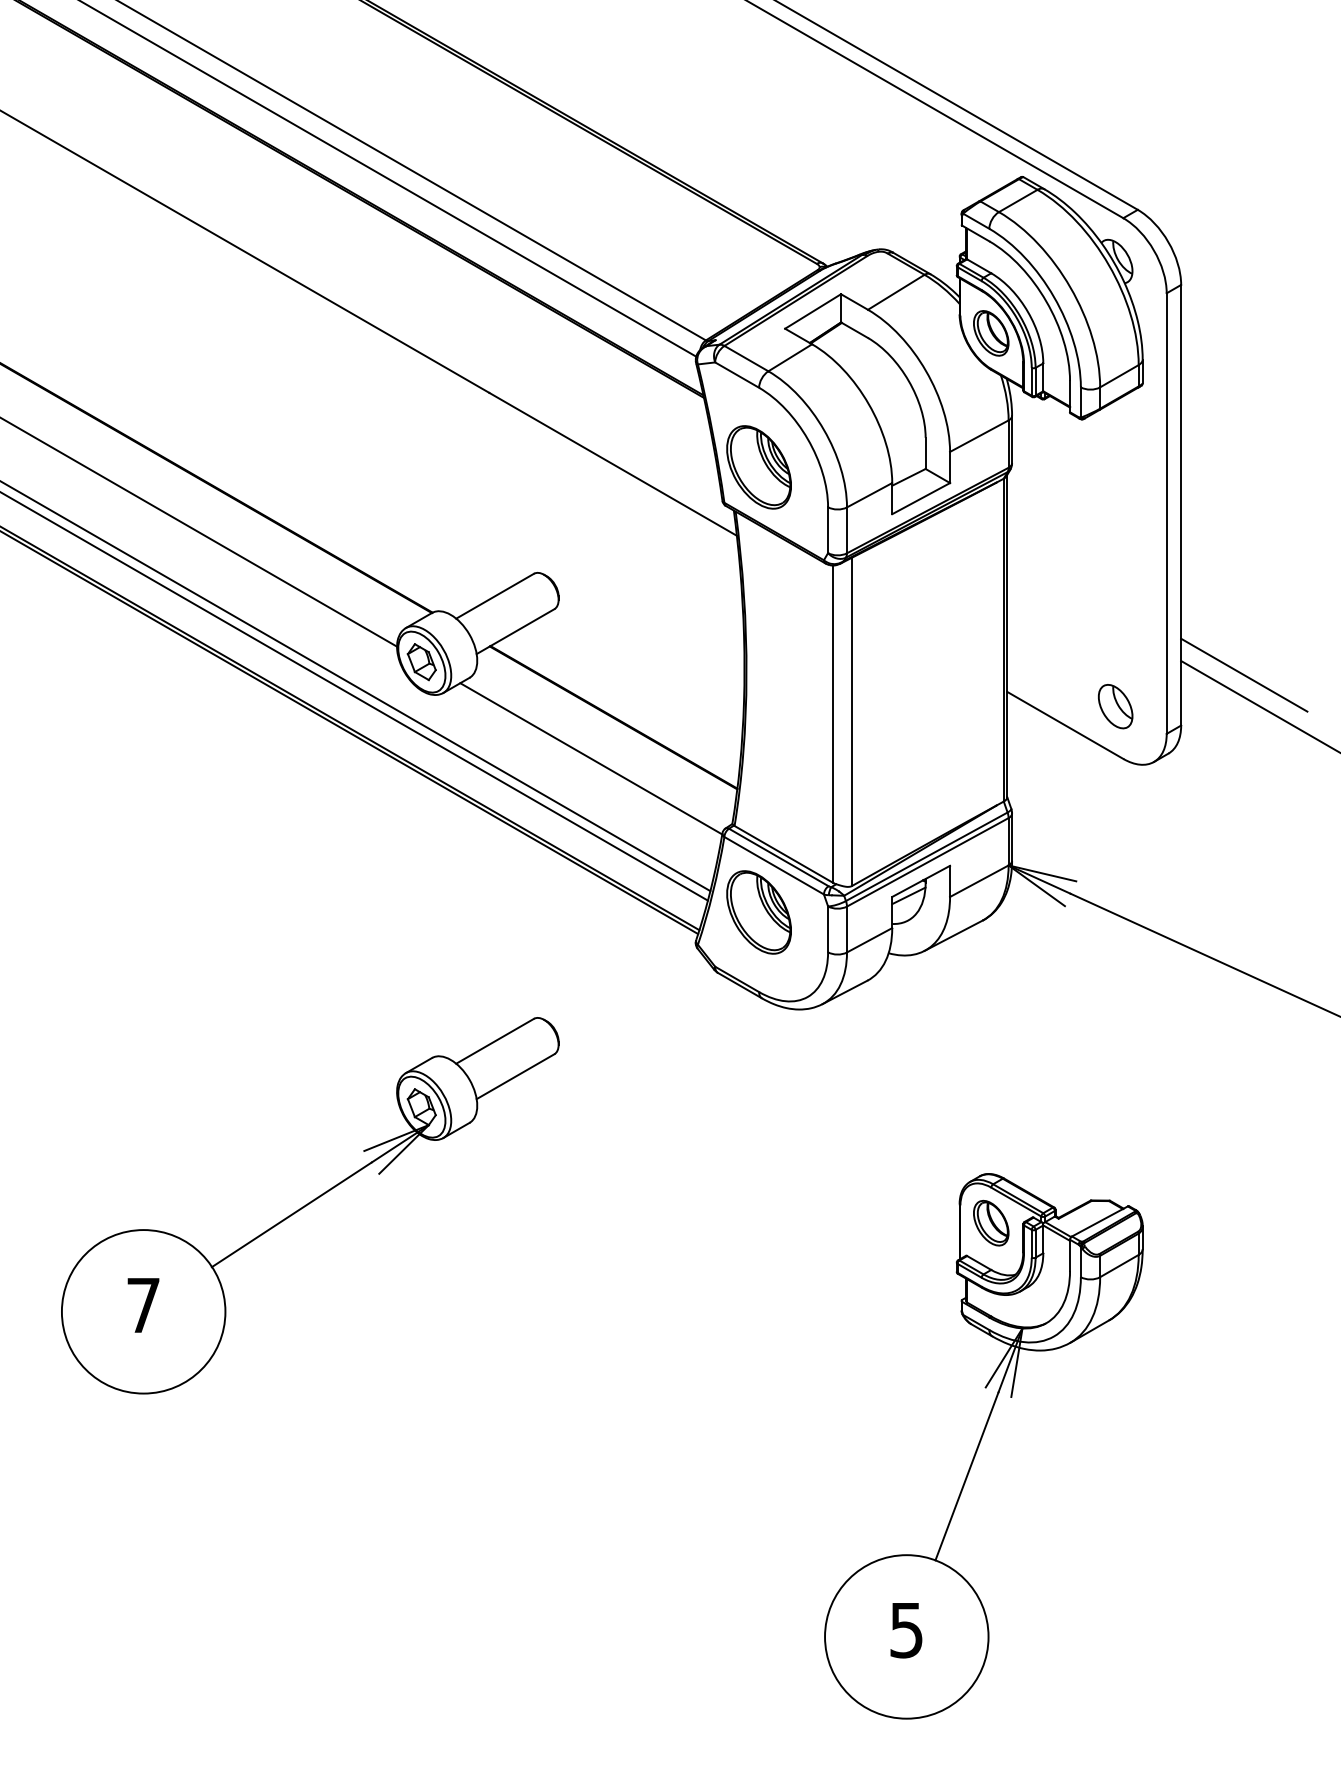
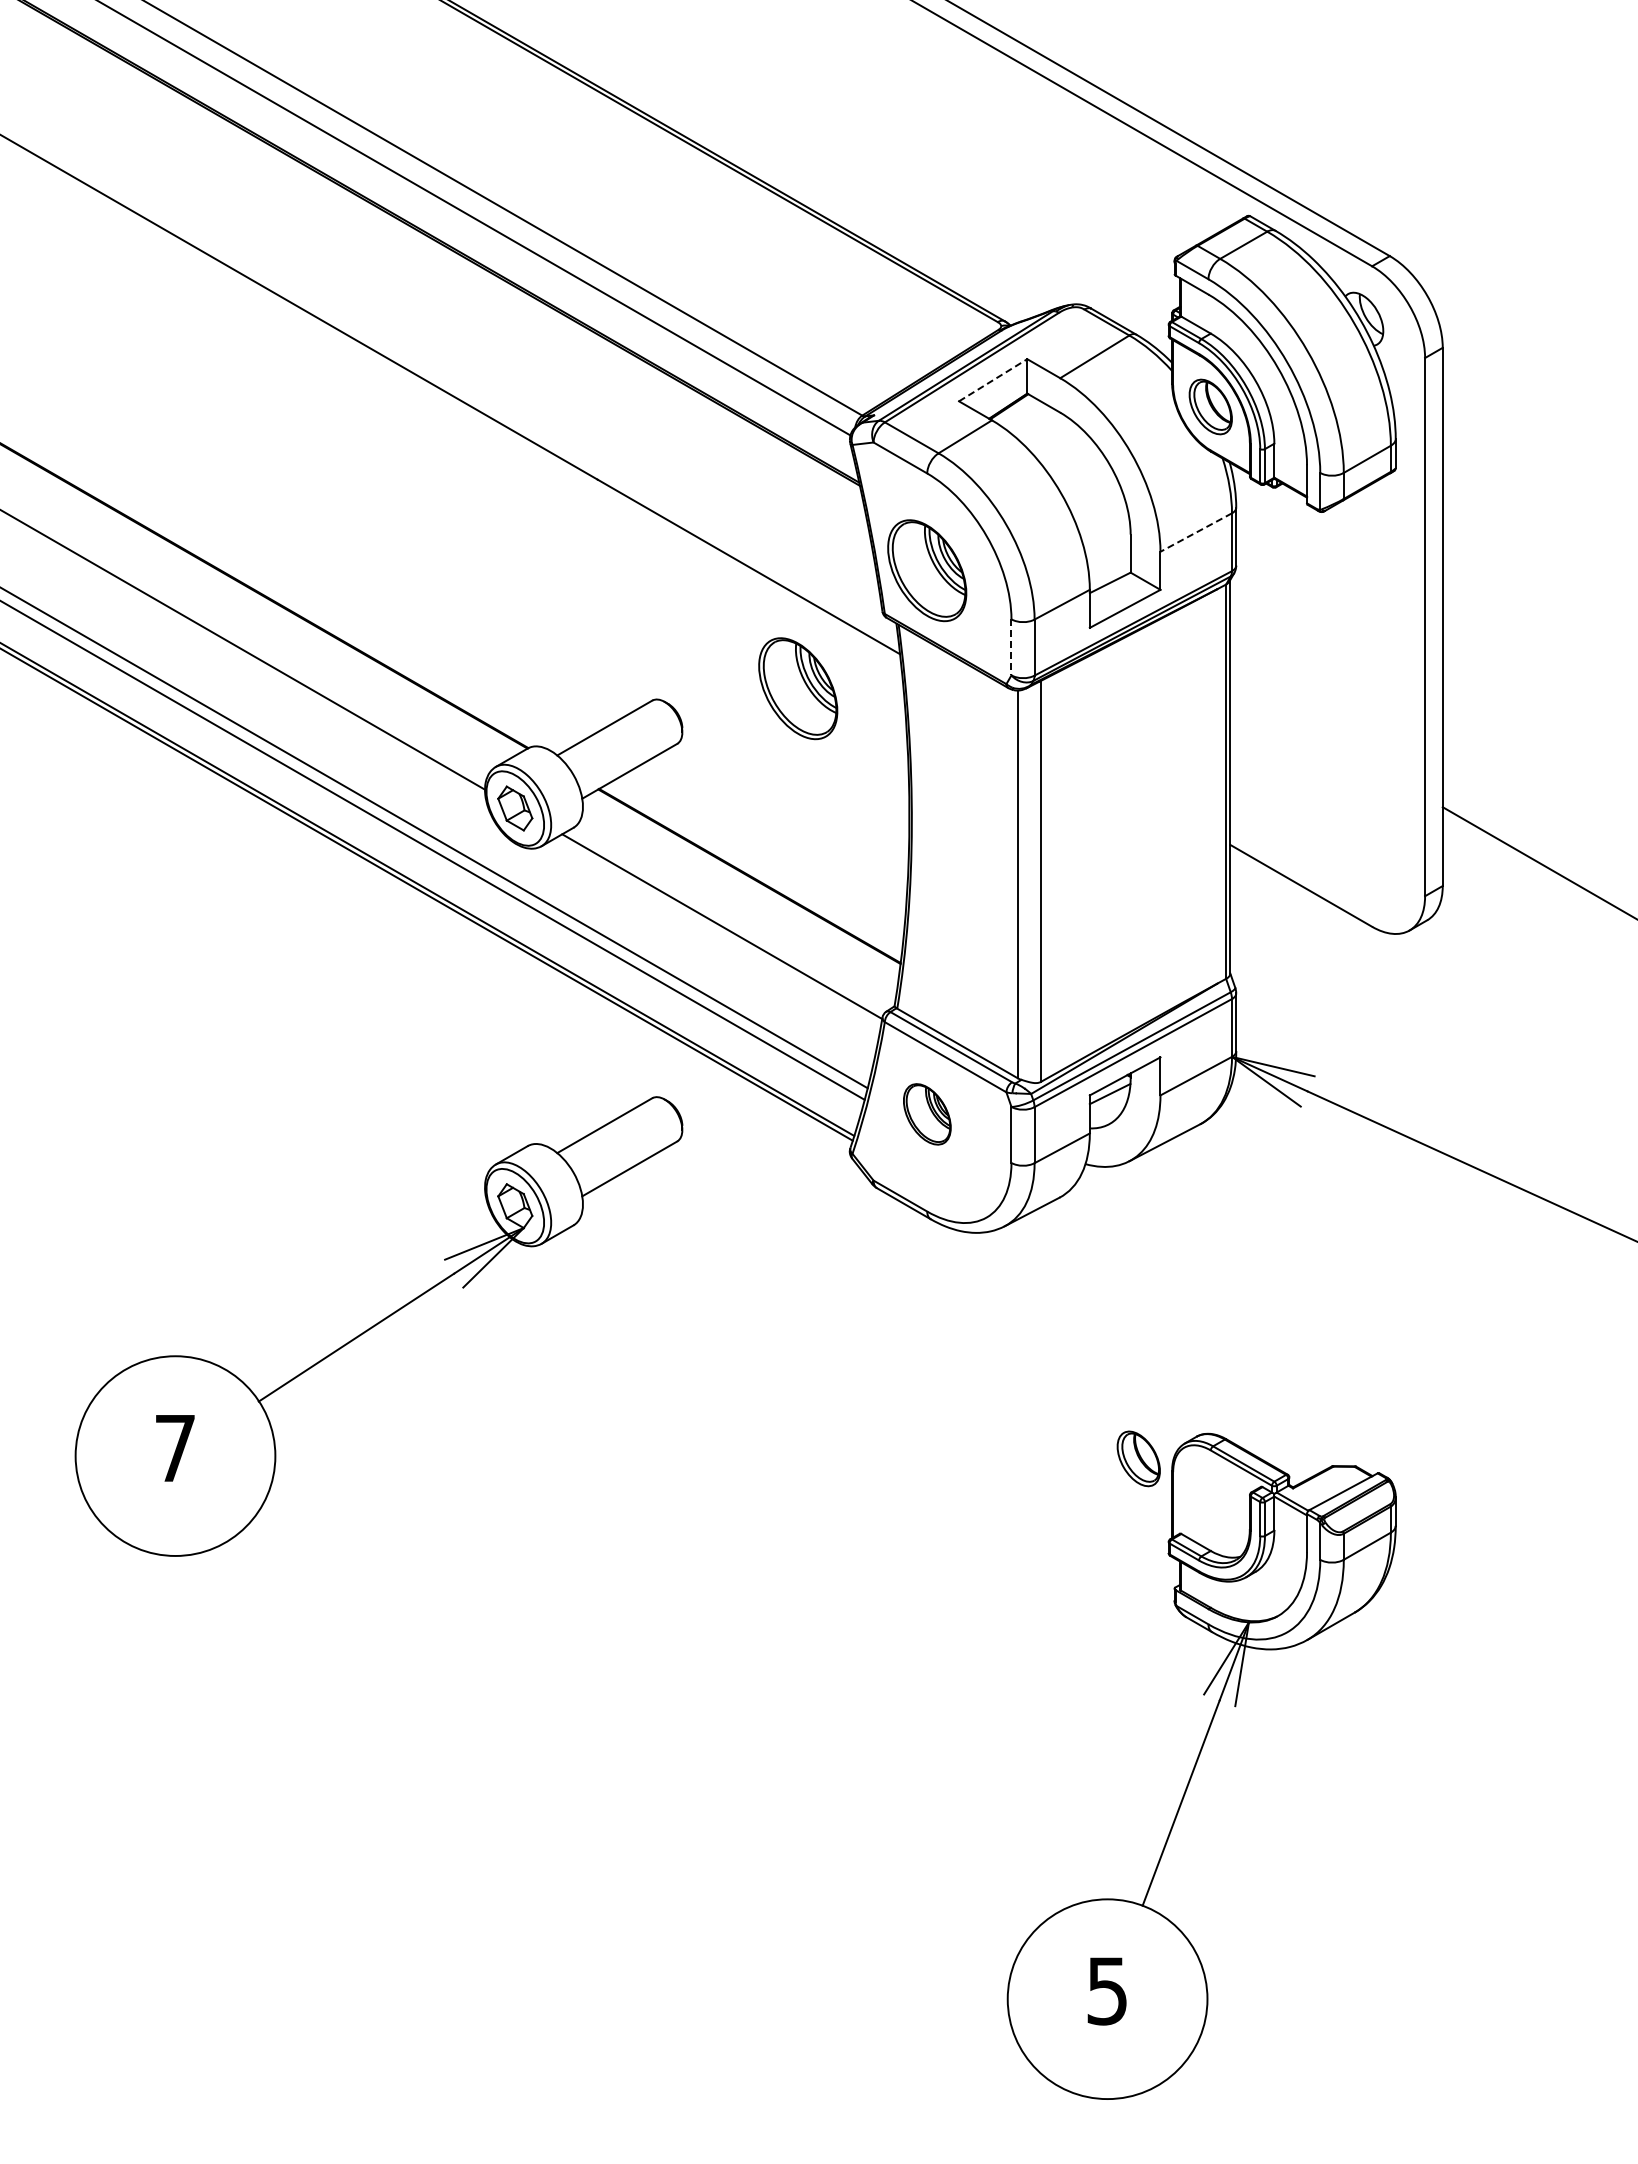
line: (813, 311) -> (993, 380), solid -> dashed
line: (979, 436) -> (1196, 532), solid -> dashed
line: (828, 530) -> (1011, 647), solid -> dashed
part: (653, 563) -> (798, 688), added
line: (1243, 675) -> (1519, 824), removed
part: (1115, 706) -> (1362, 862), removed
part: (759, 912) -> (927, 1114), size x0.6
part: (309, 1205) -> (378, 1326), moved
part: (991, 1222) -> (1138, 1458), moved

